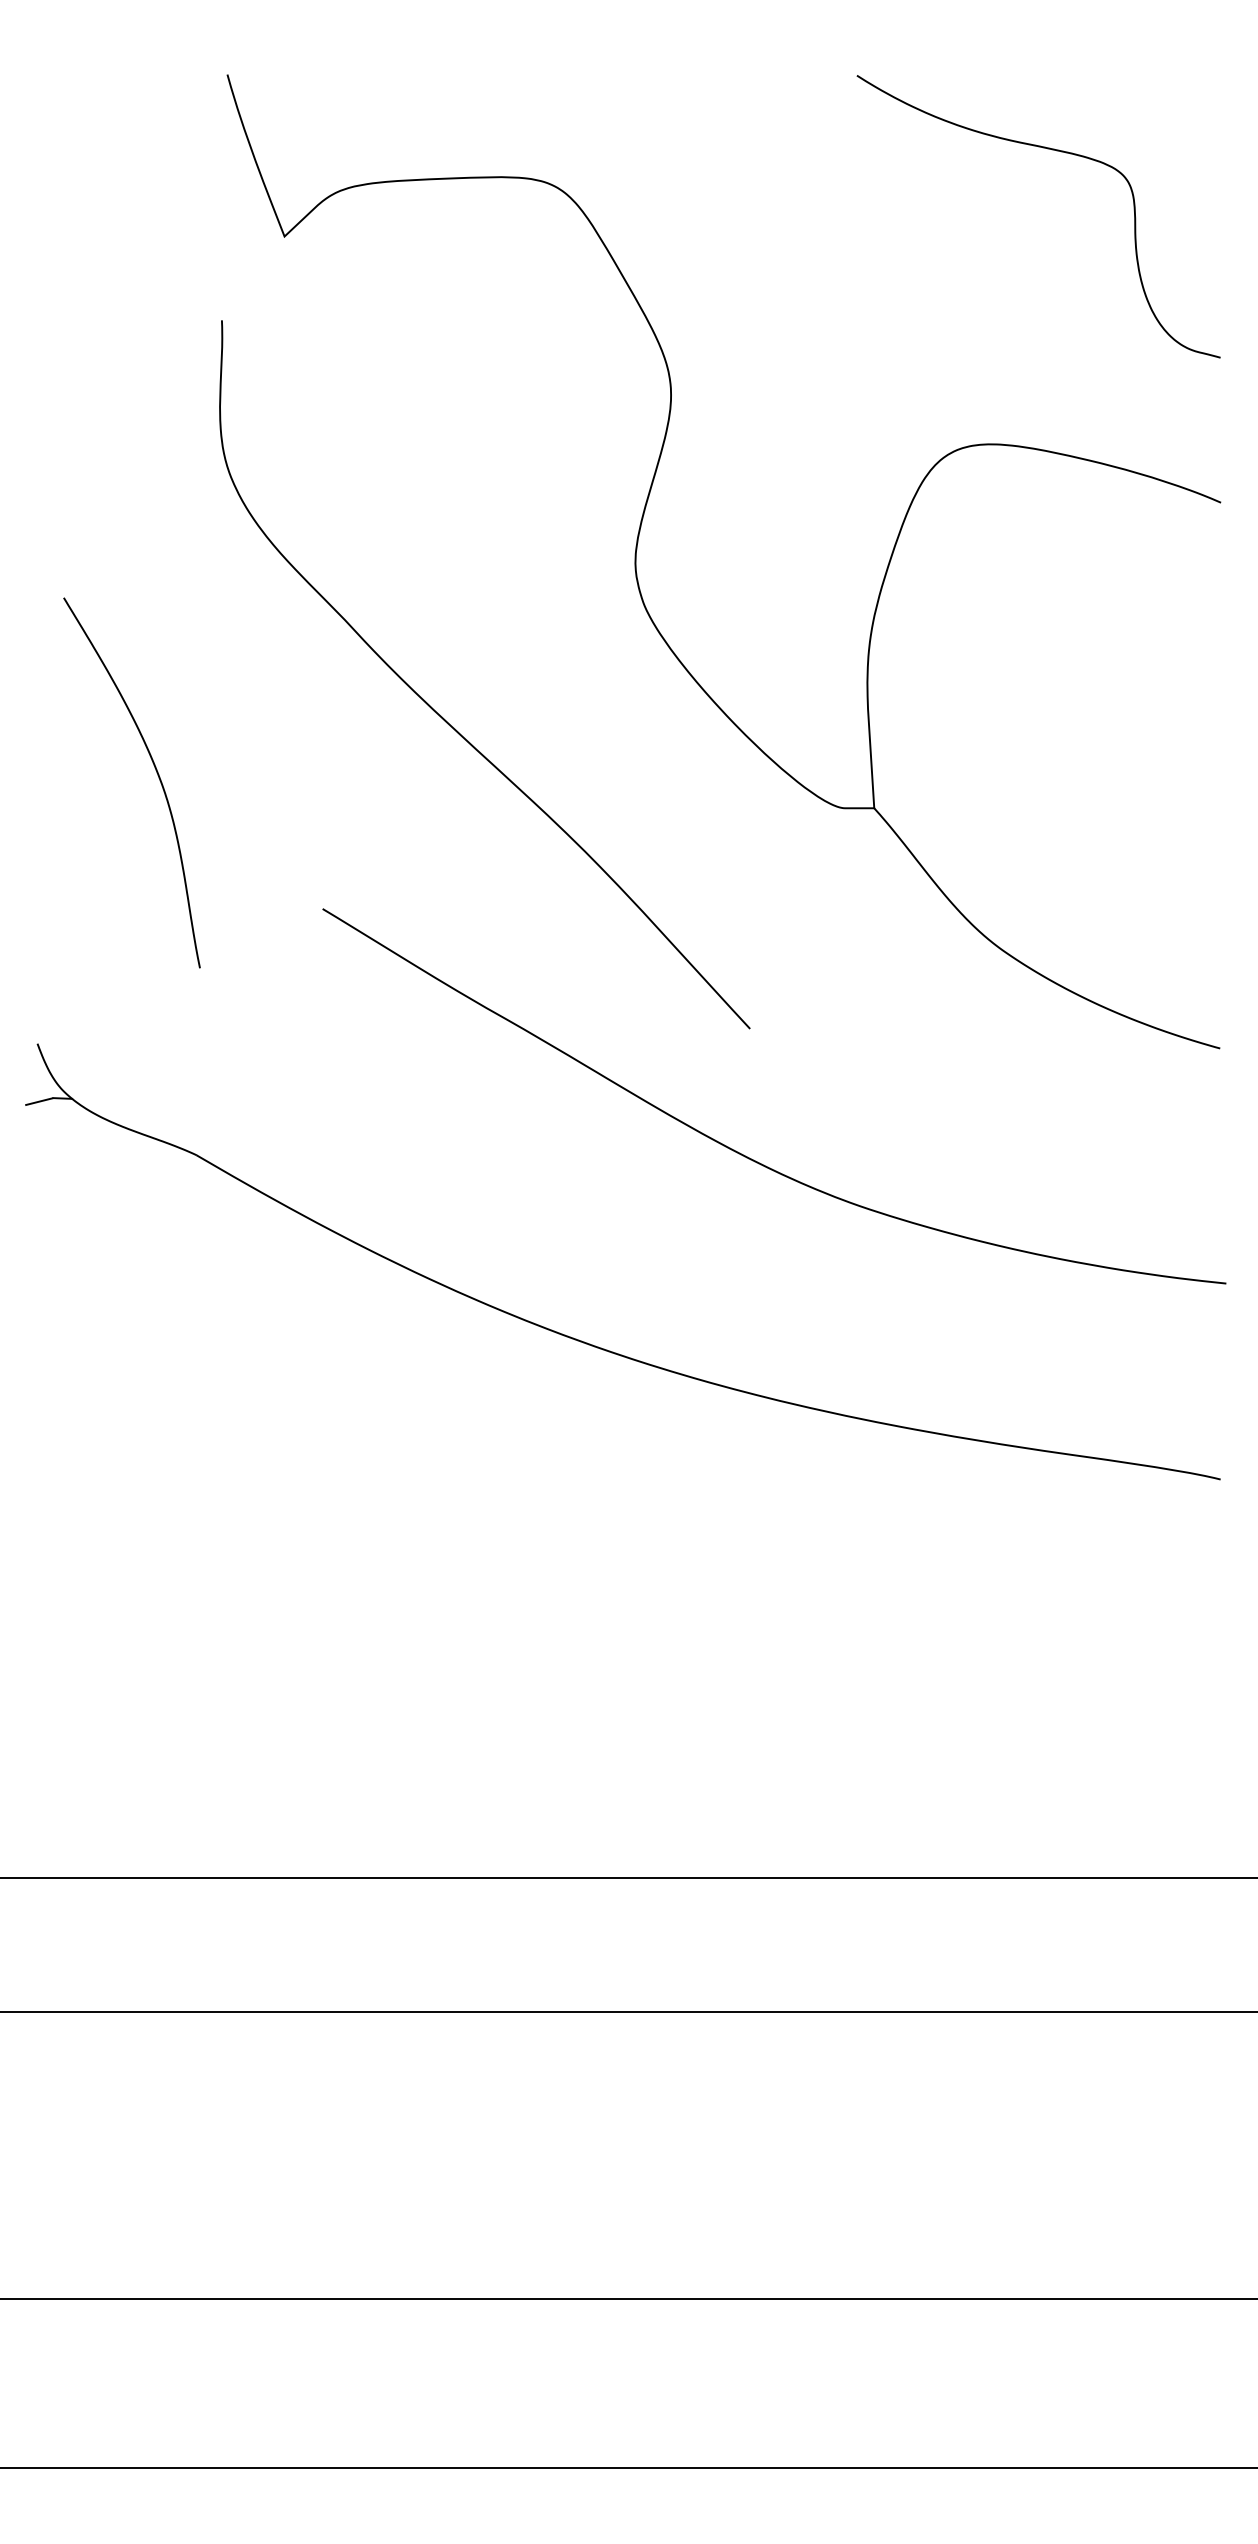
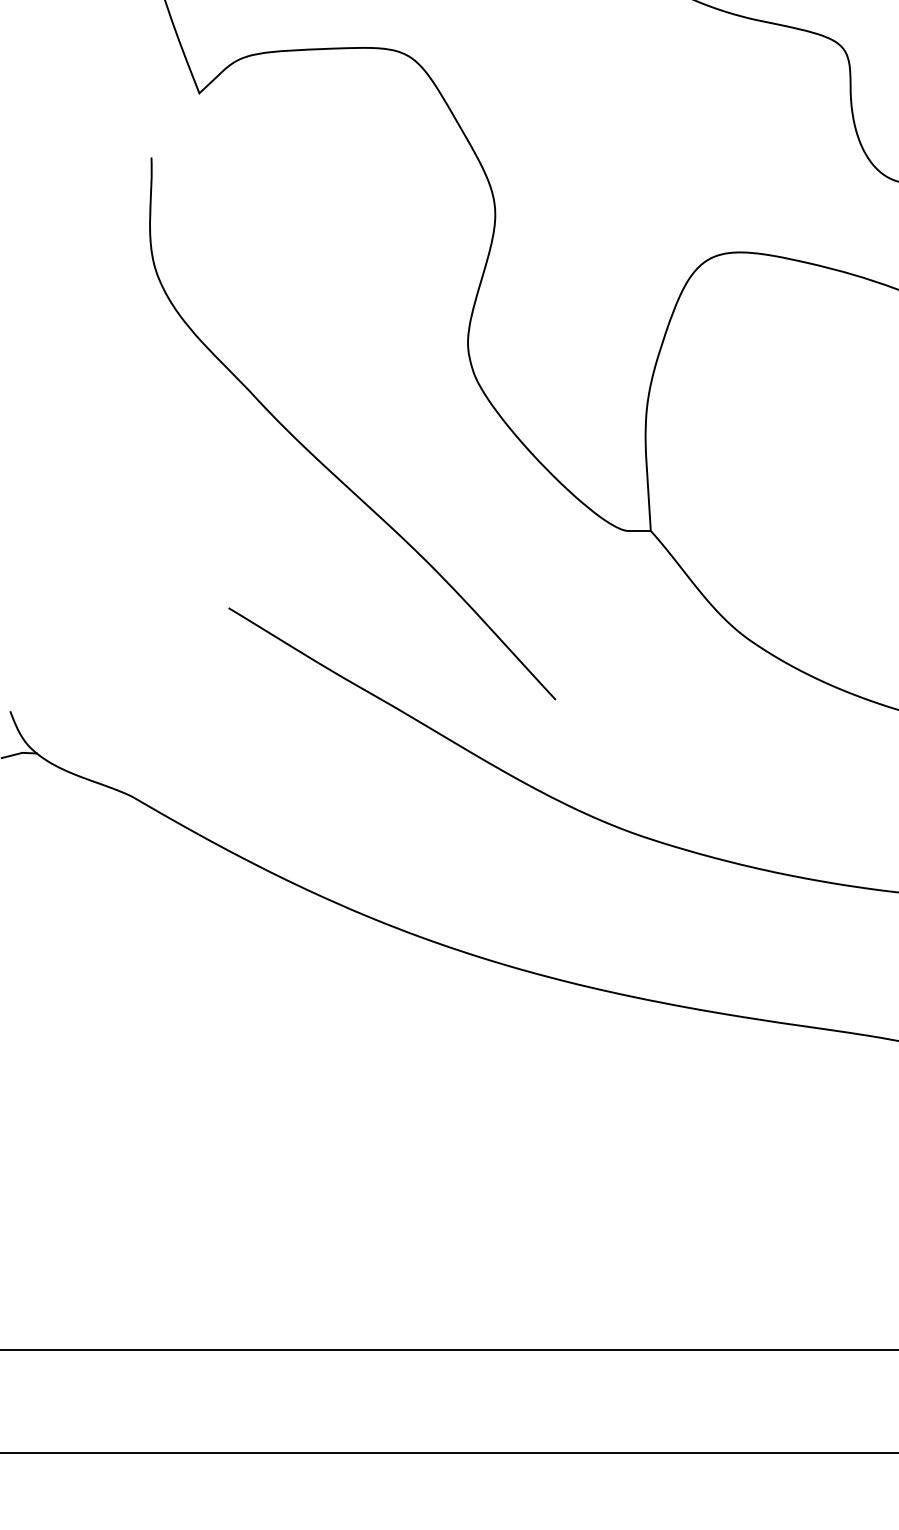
curve: (156, 773) -> (101, 504), removed

